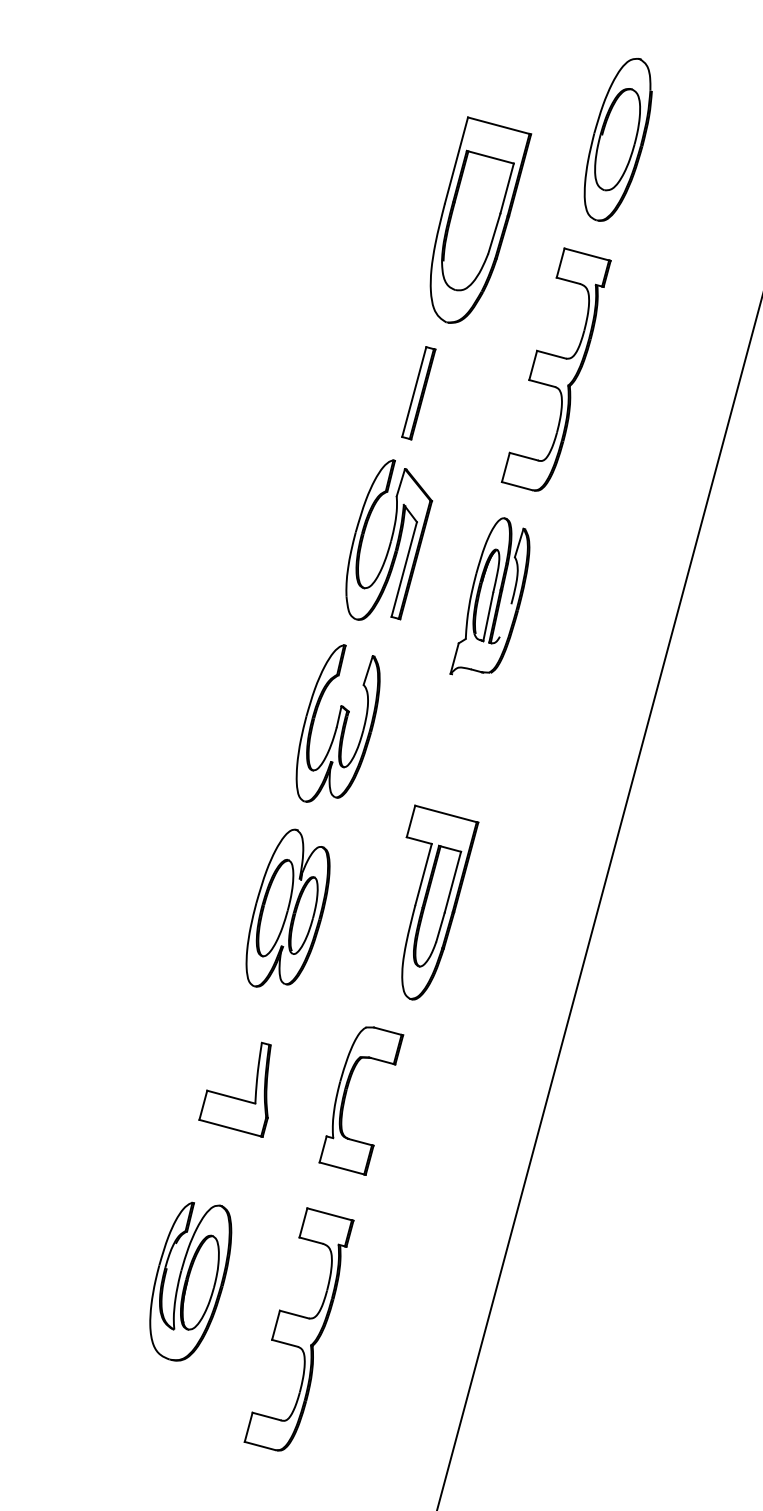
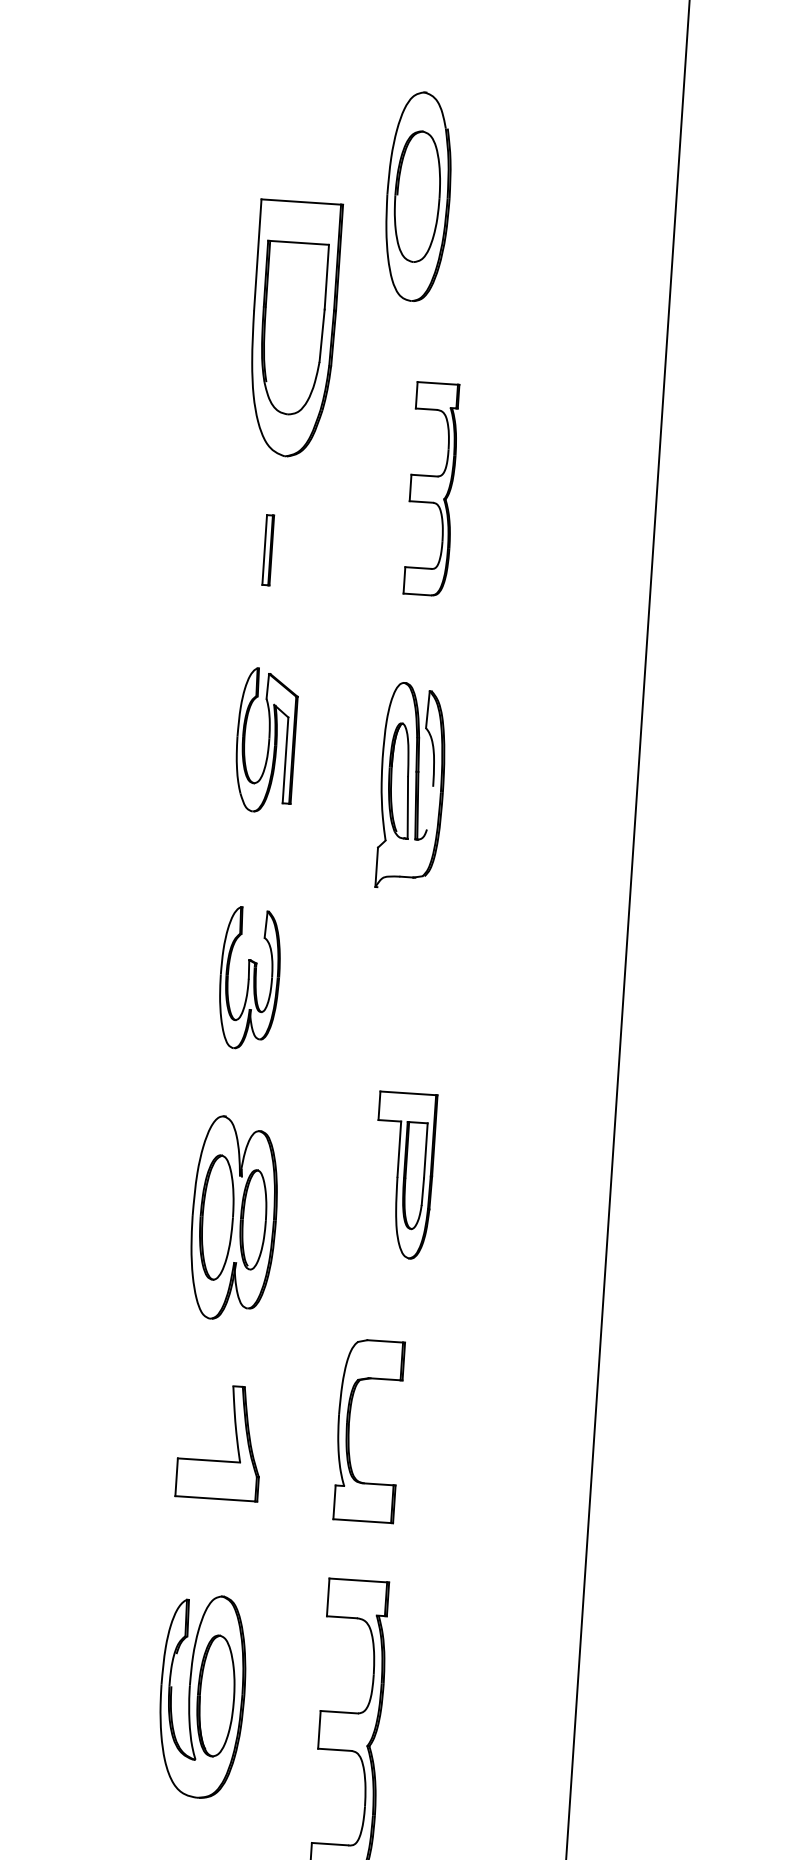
part: (617, 139) -> (417, 196), moved
part: (555, 369) -> (430, 487), size x0.7
part: (418, 393) -> (267, 550), size x0.6
part: (389, 539) -> (267, 736), size x0.7
part: (337, 723) -> (248, 975), size x0.7
part: (440, 902) -> (418, 1170), size x0.7

